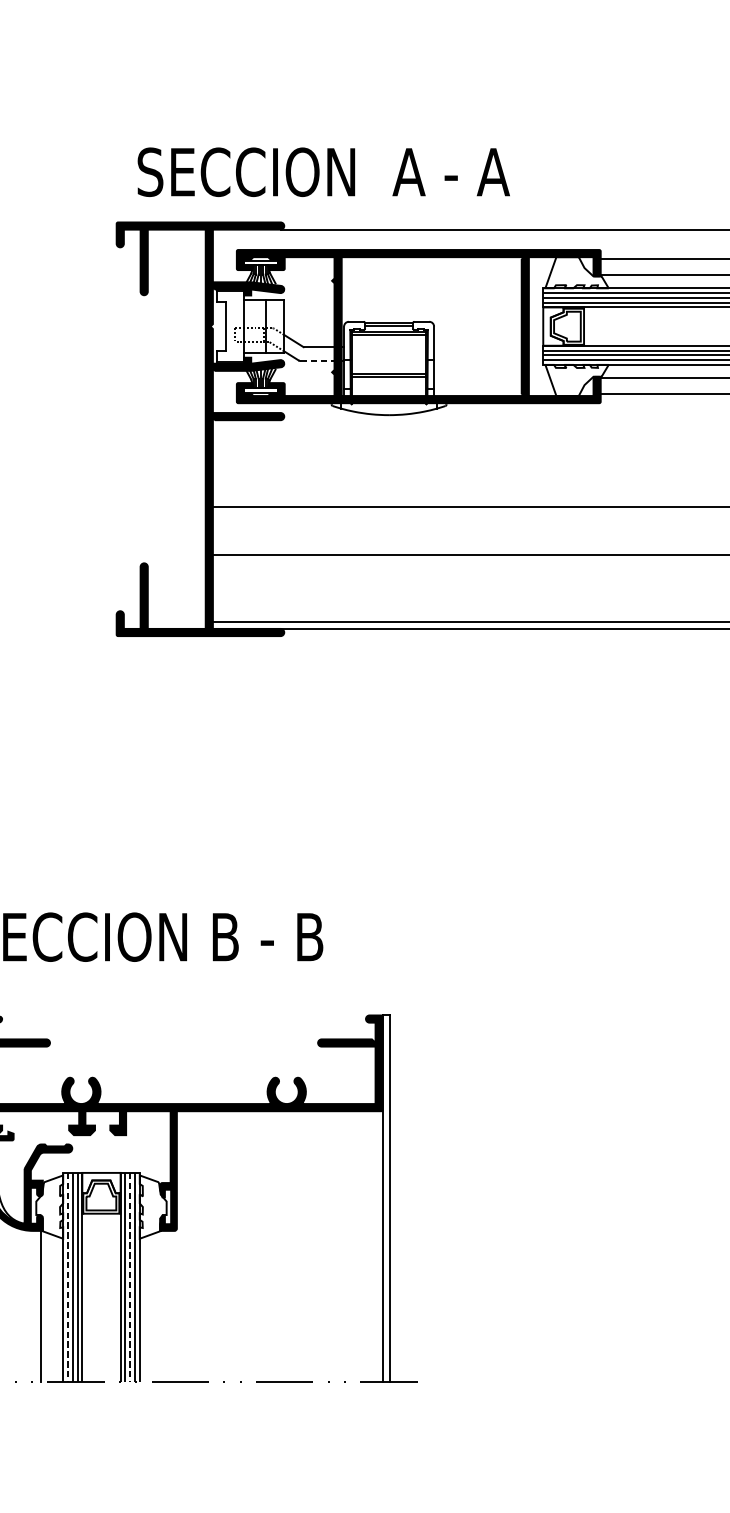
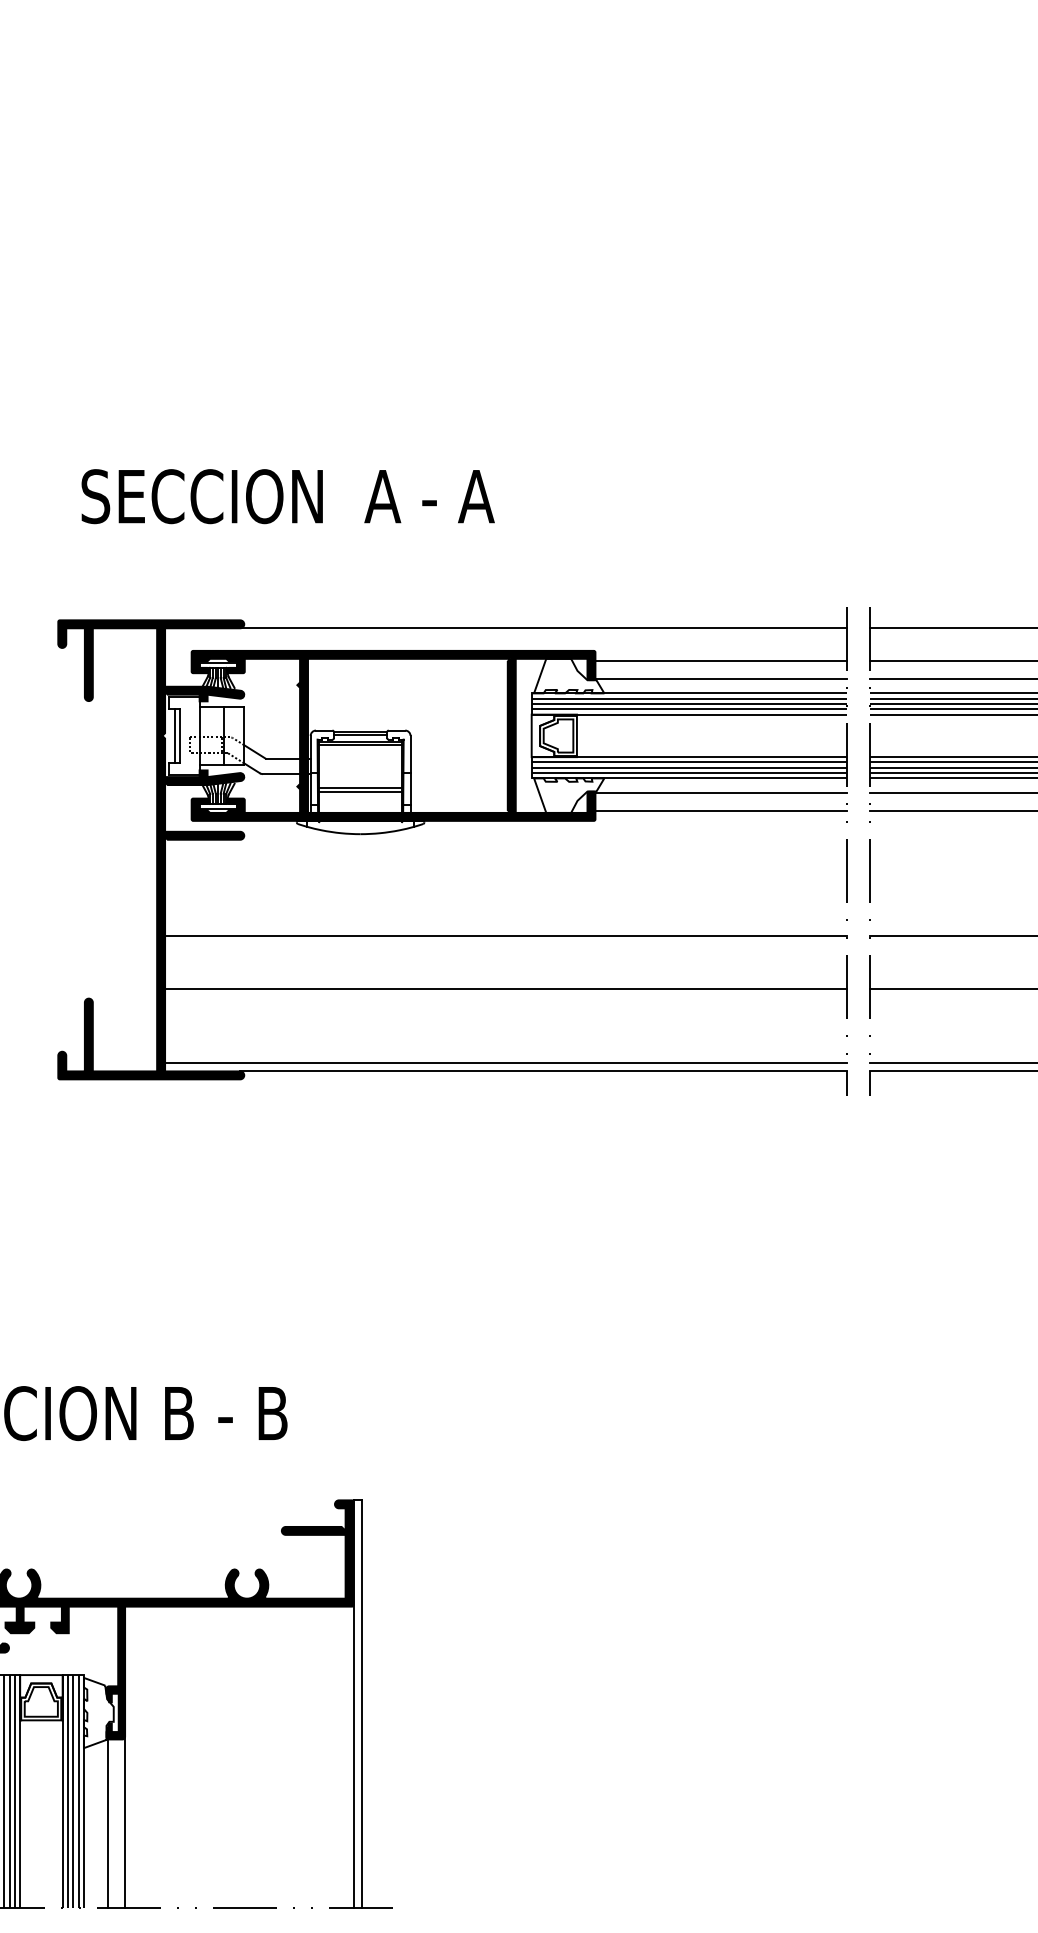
text: (323, 172) -> (287, 496), moved
line: (222, 326) -> (175, 735), added
line: (317, 361) -> (281, 774), dashed -> solid
line: (68, 1277) -> (4, 1791), dashed -> solid
line: (130, 1277) -> (73, 1791), dashed -> solid
line: (177, 1304) -> (125, 1821), added
line: (161, 1306) -> (108, 1823), added

